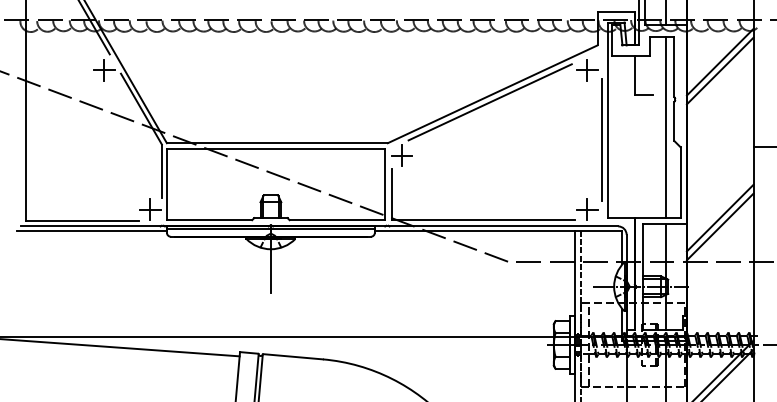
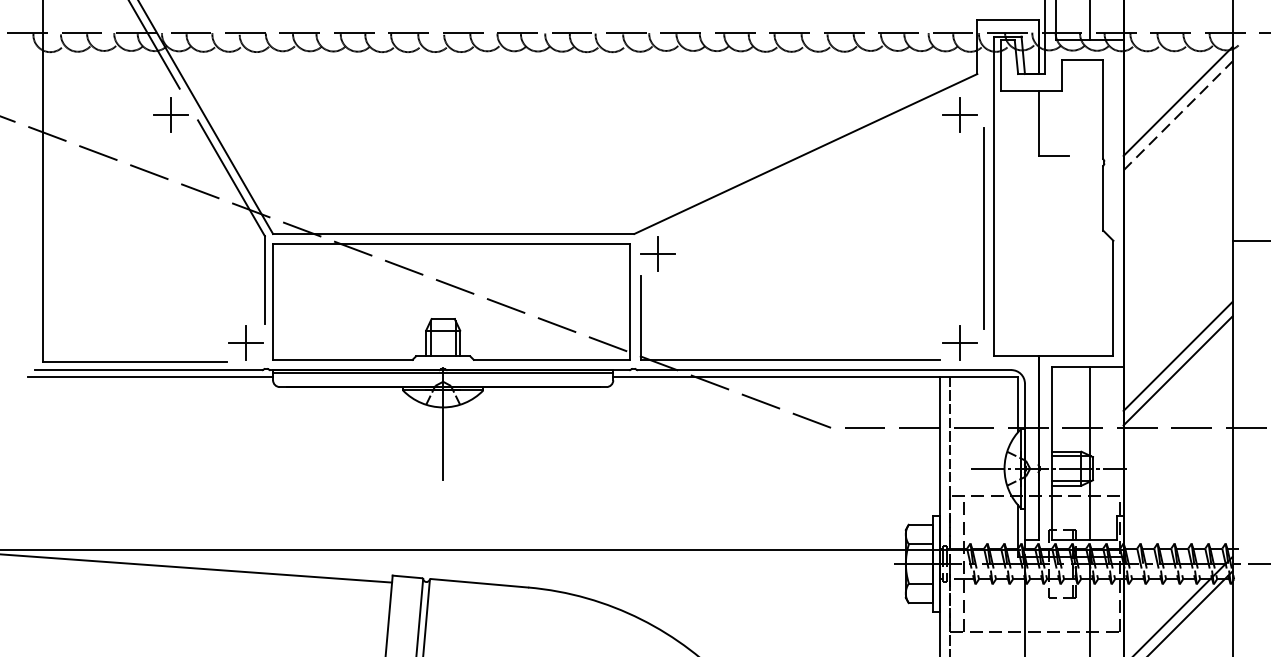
line: (720, 70) -> (1178, 115), solid -> dashed
line: (489, 102) -> (800, 167), removed
line: (666, 127) -> (1090, 208), removed

